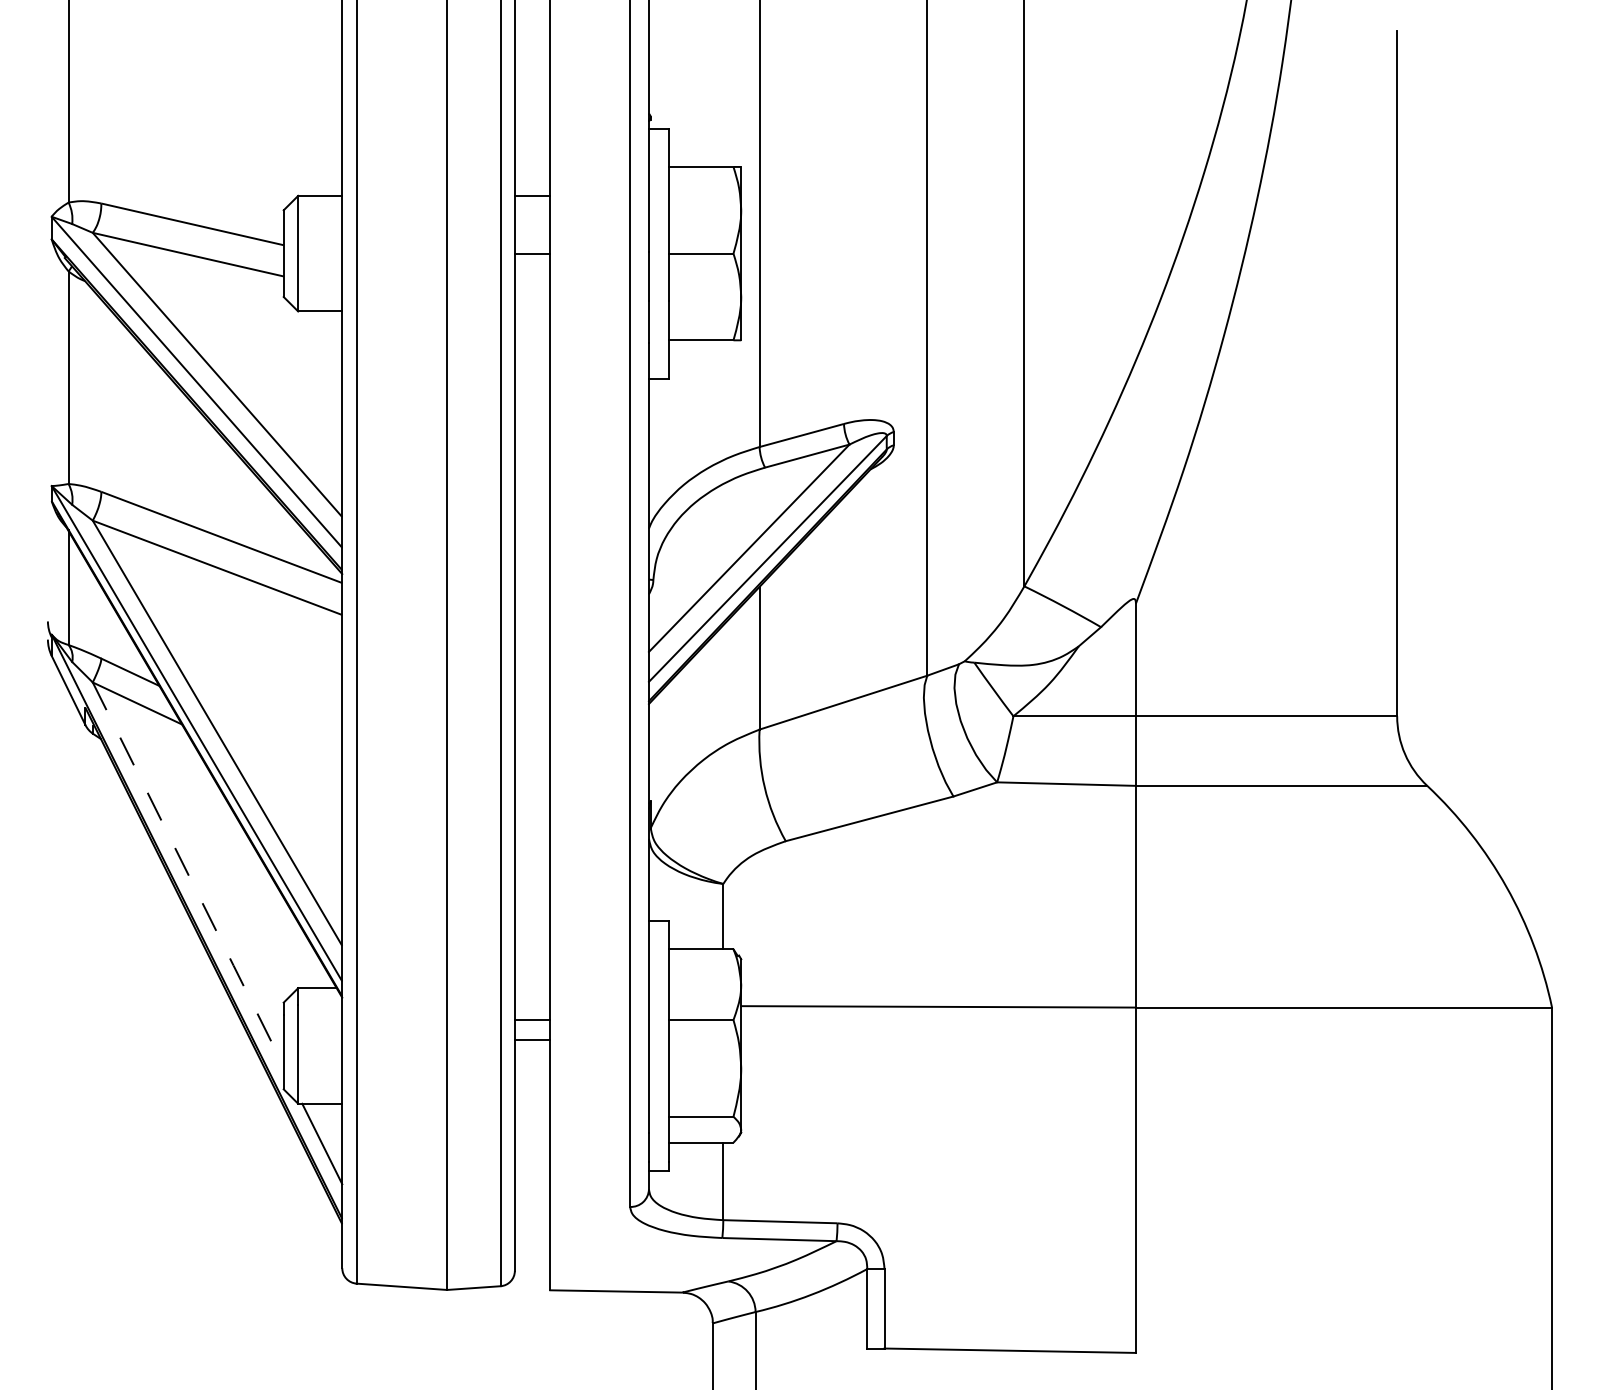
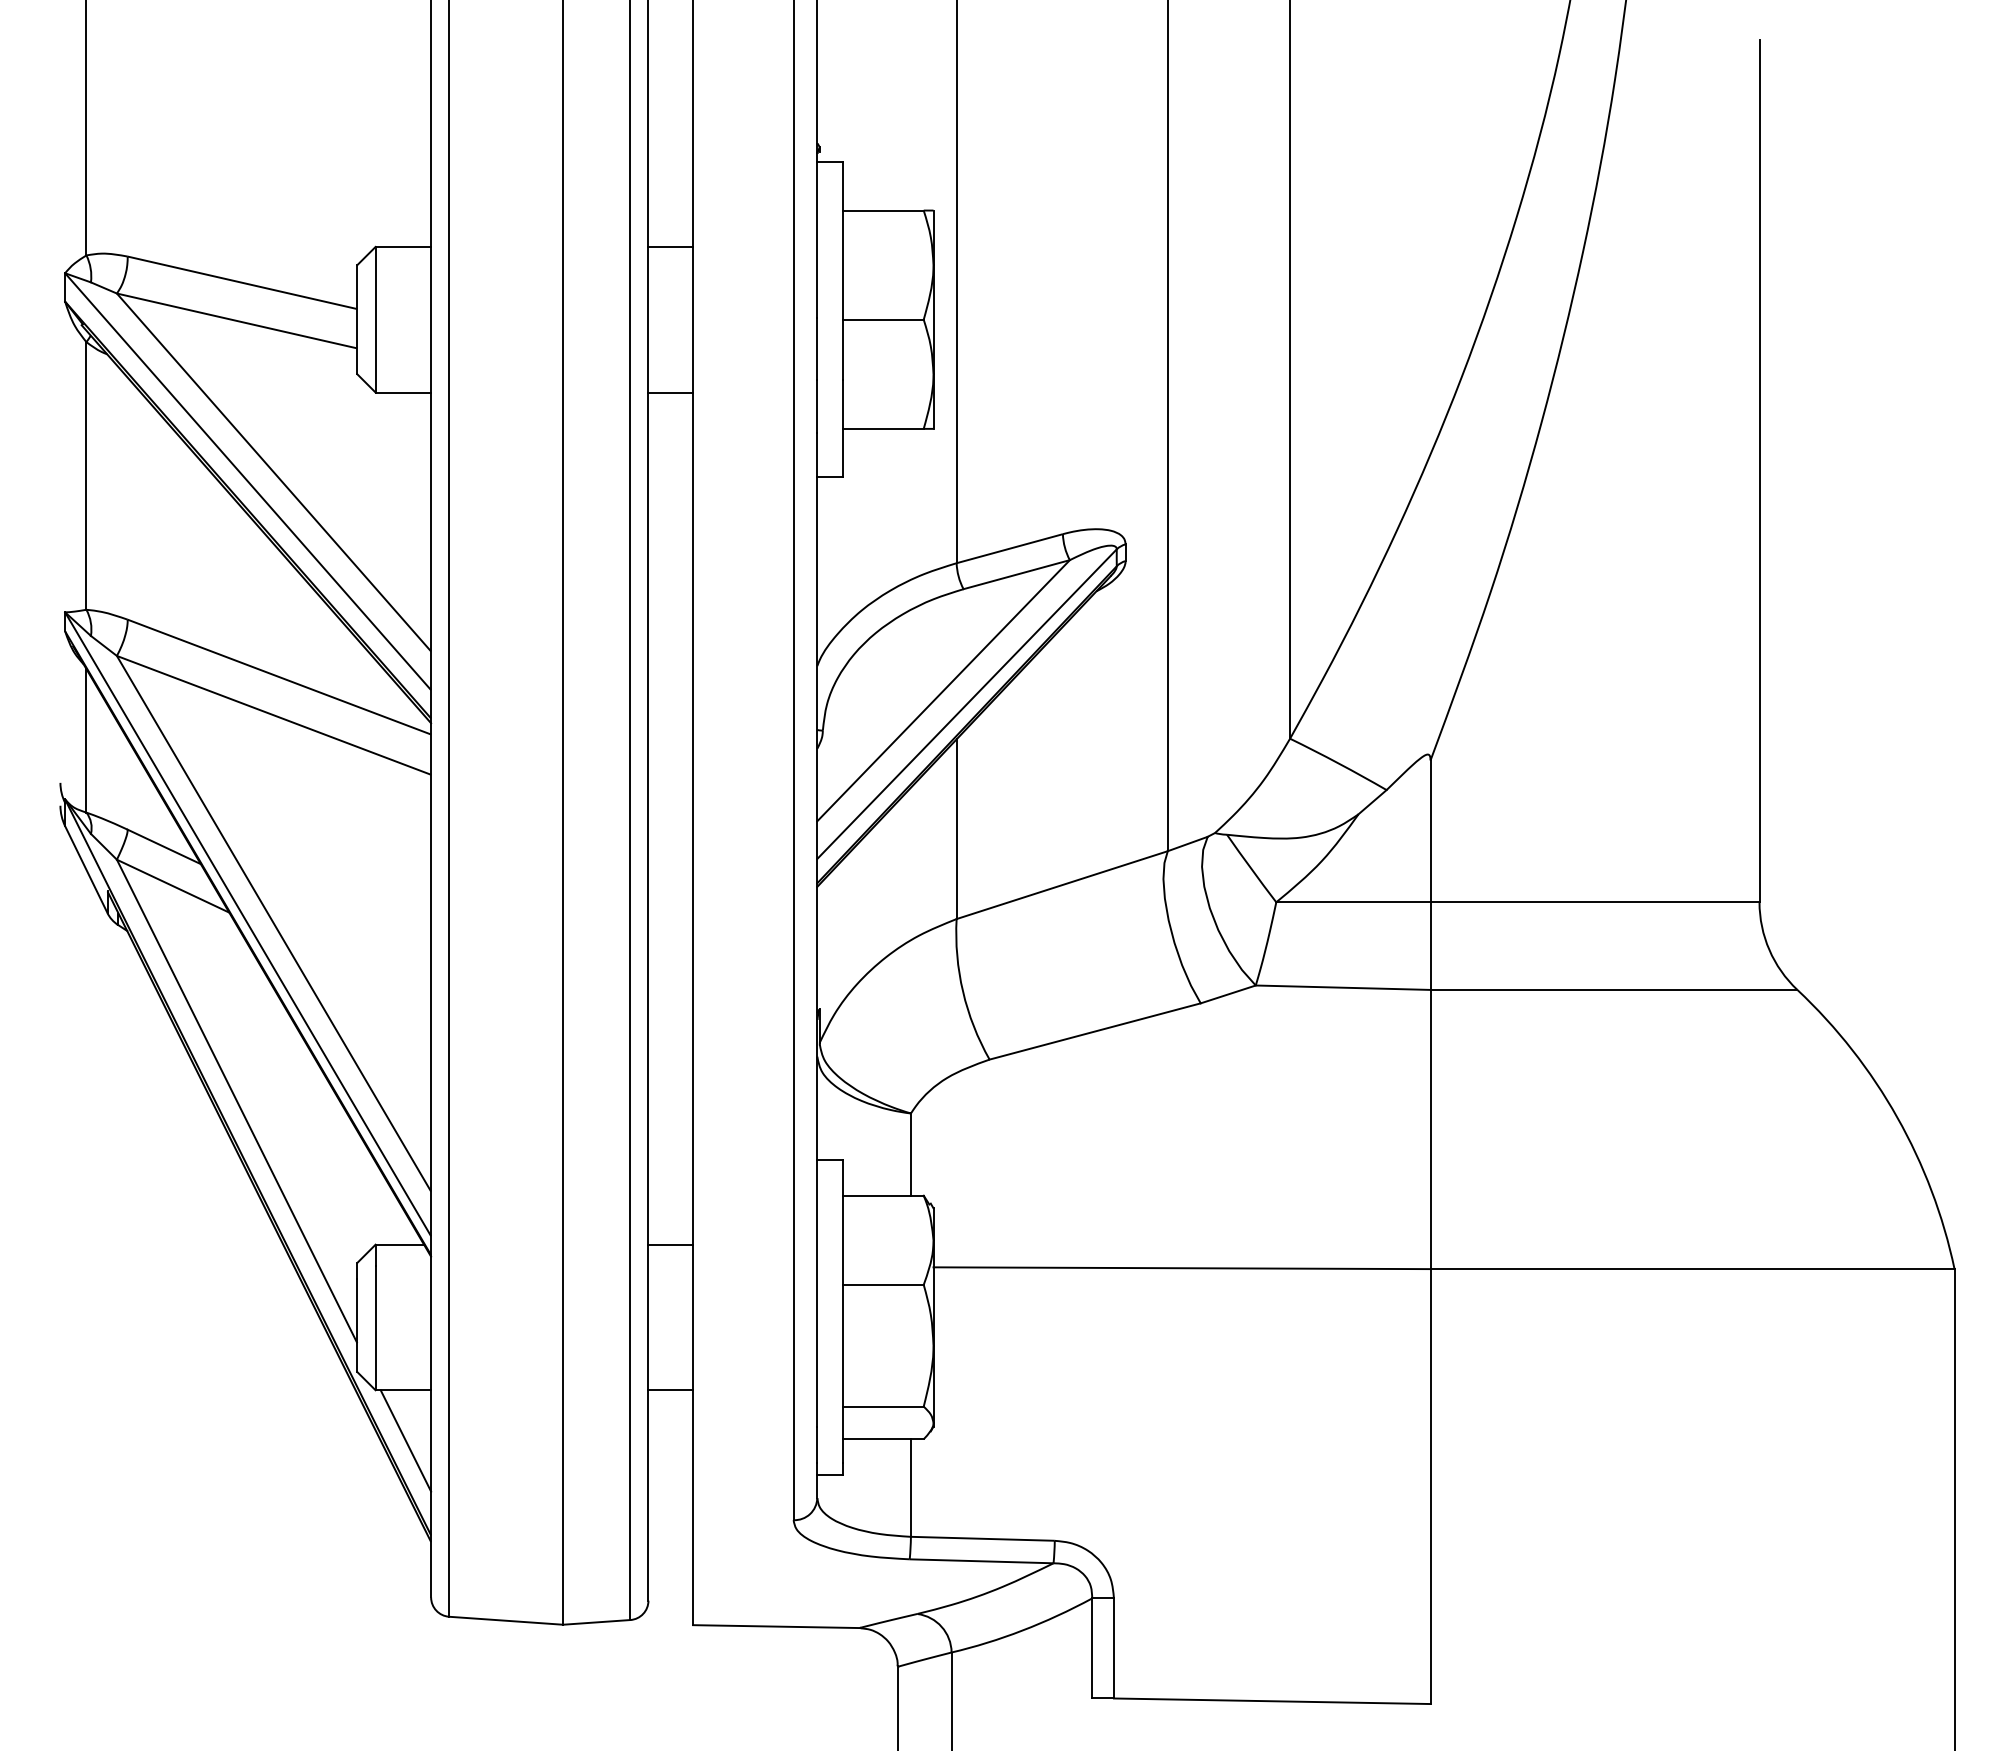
line: (532, 254) -> (670, 392), moved
line: (188, 874) -> (237, 1101), dashed -> solid
line: (532, 1020) -> (670, 1390), moved
line: (532, 1039) -> (670, 1244), moved

